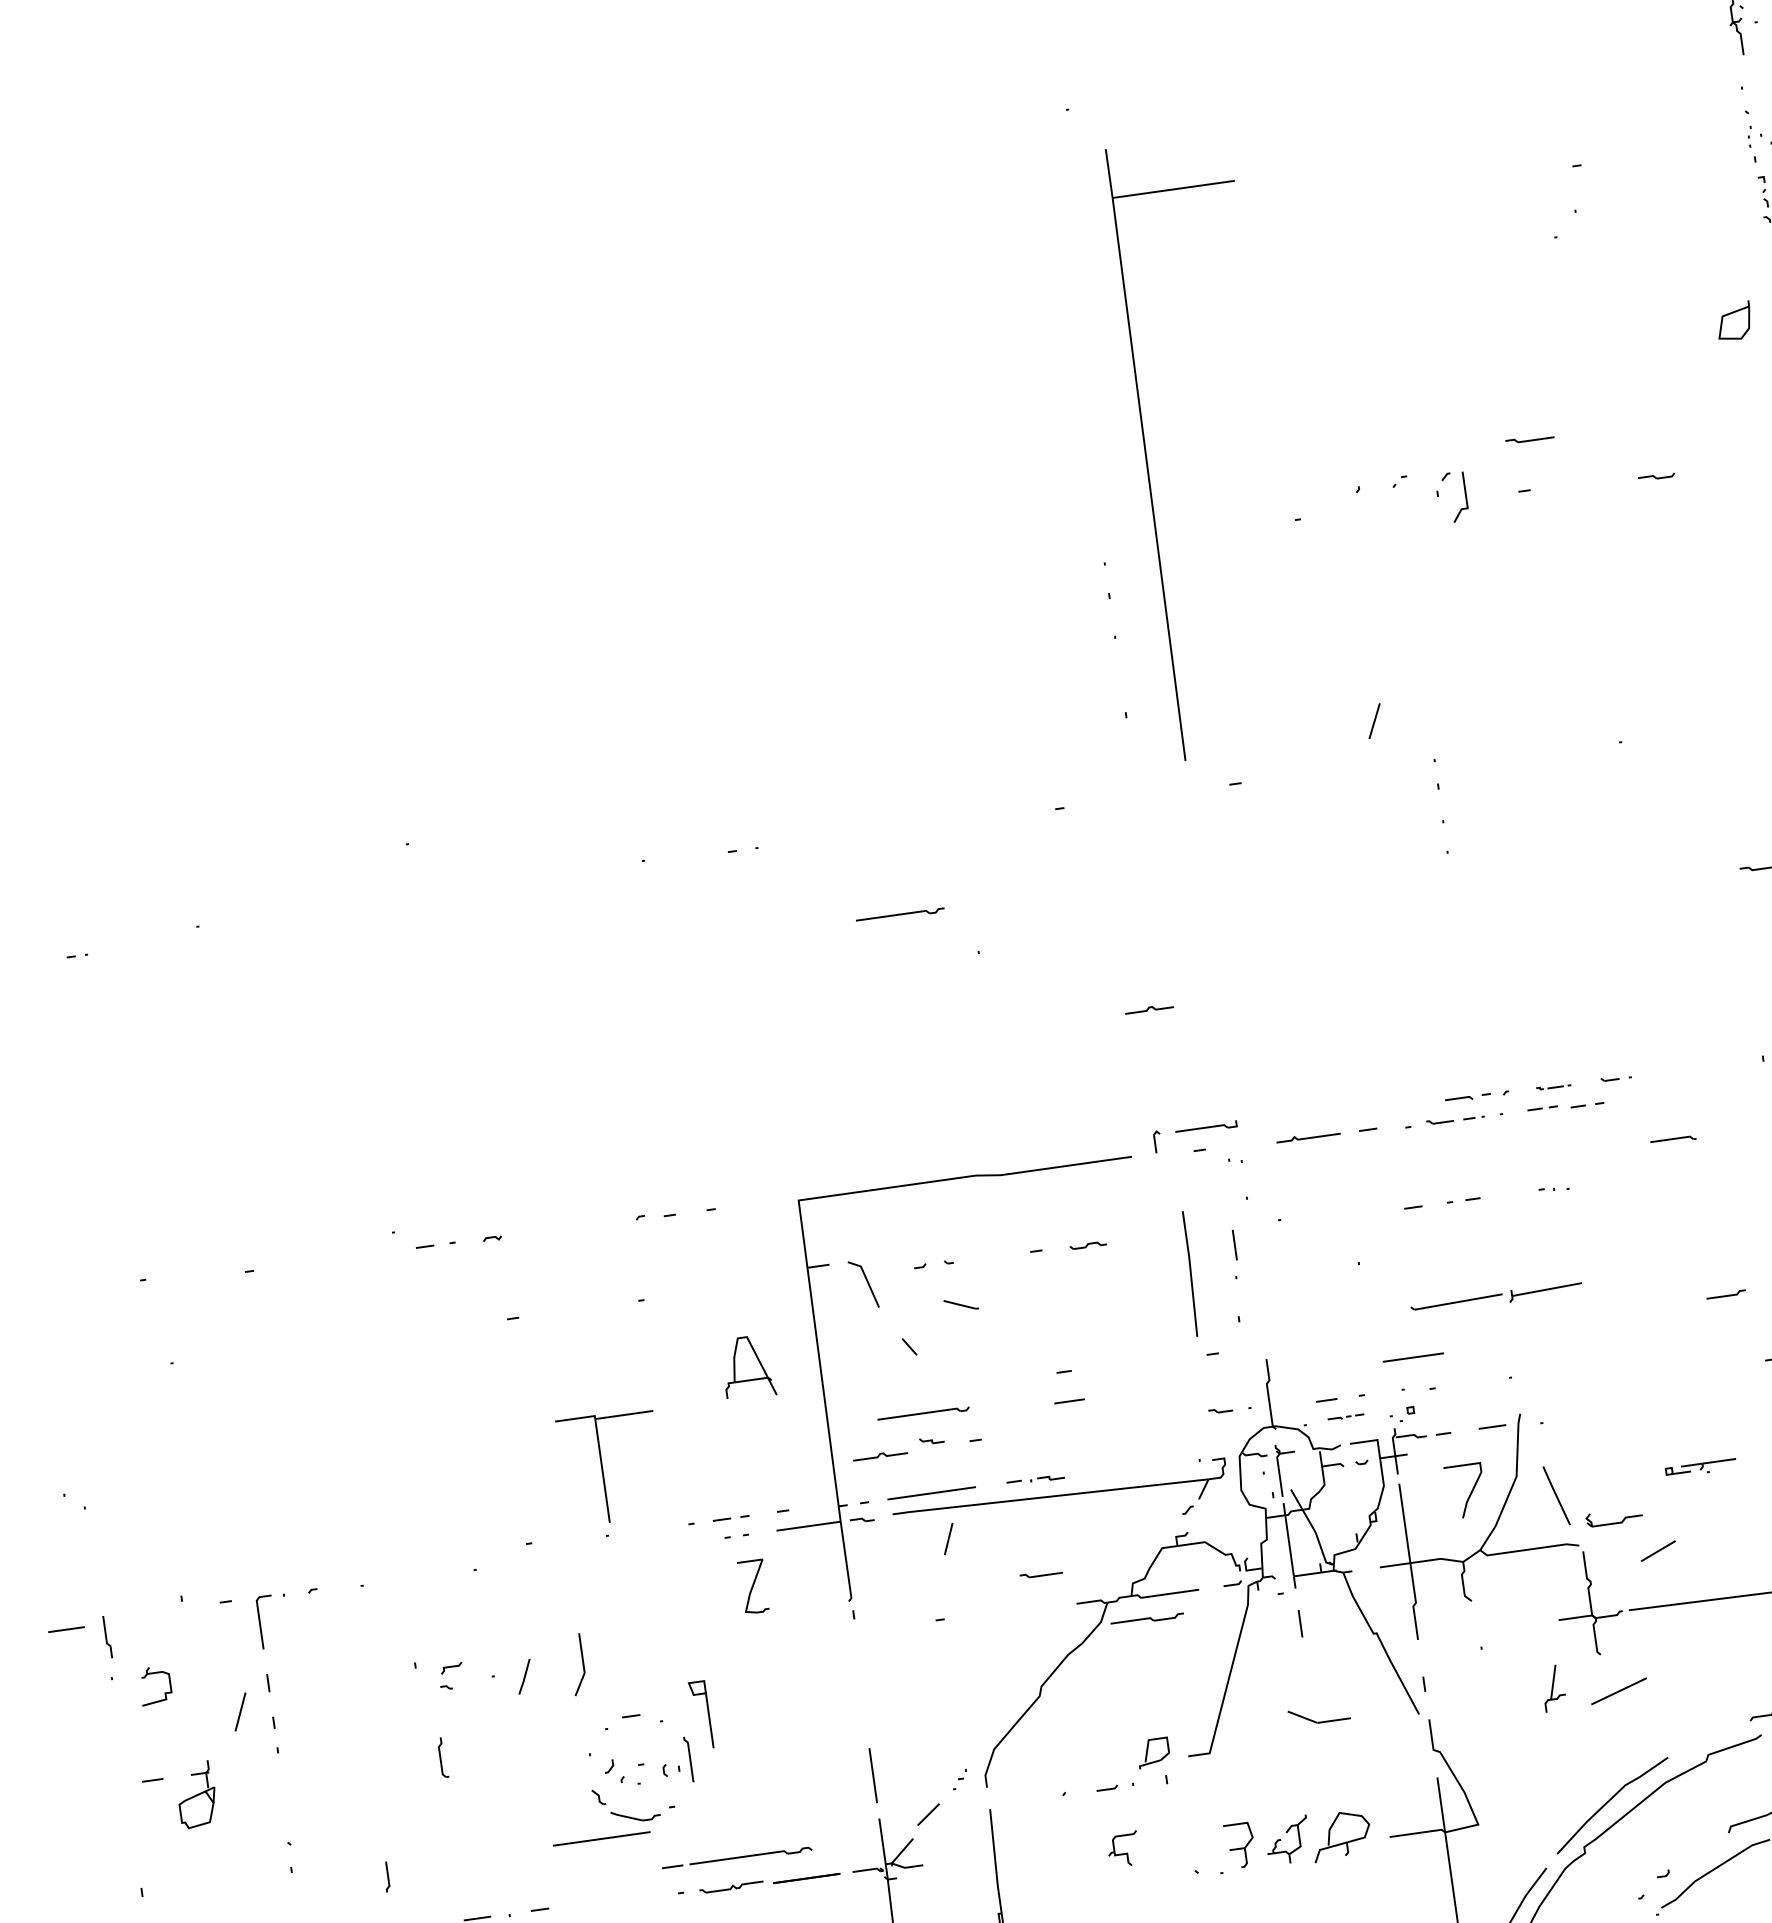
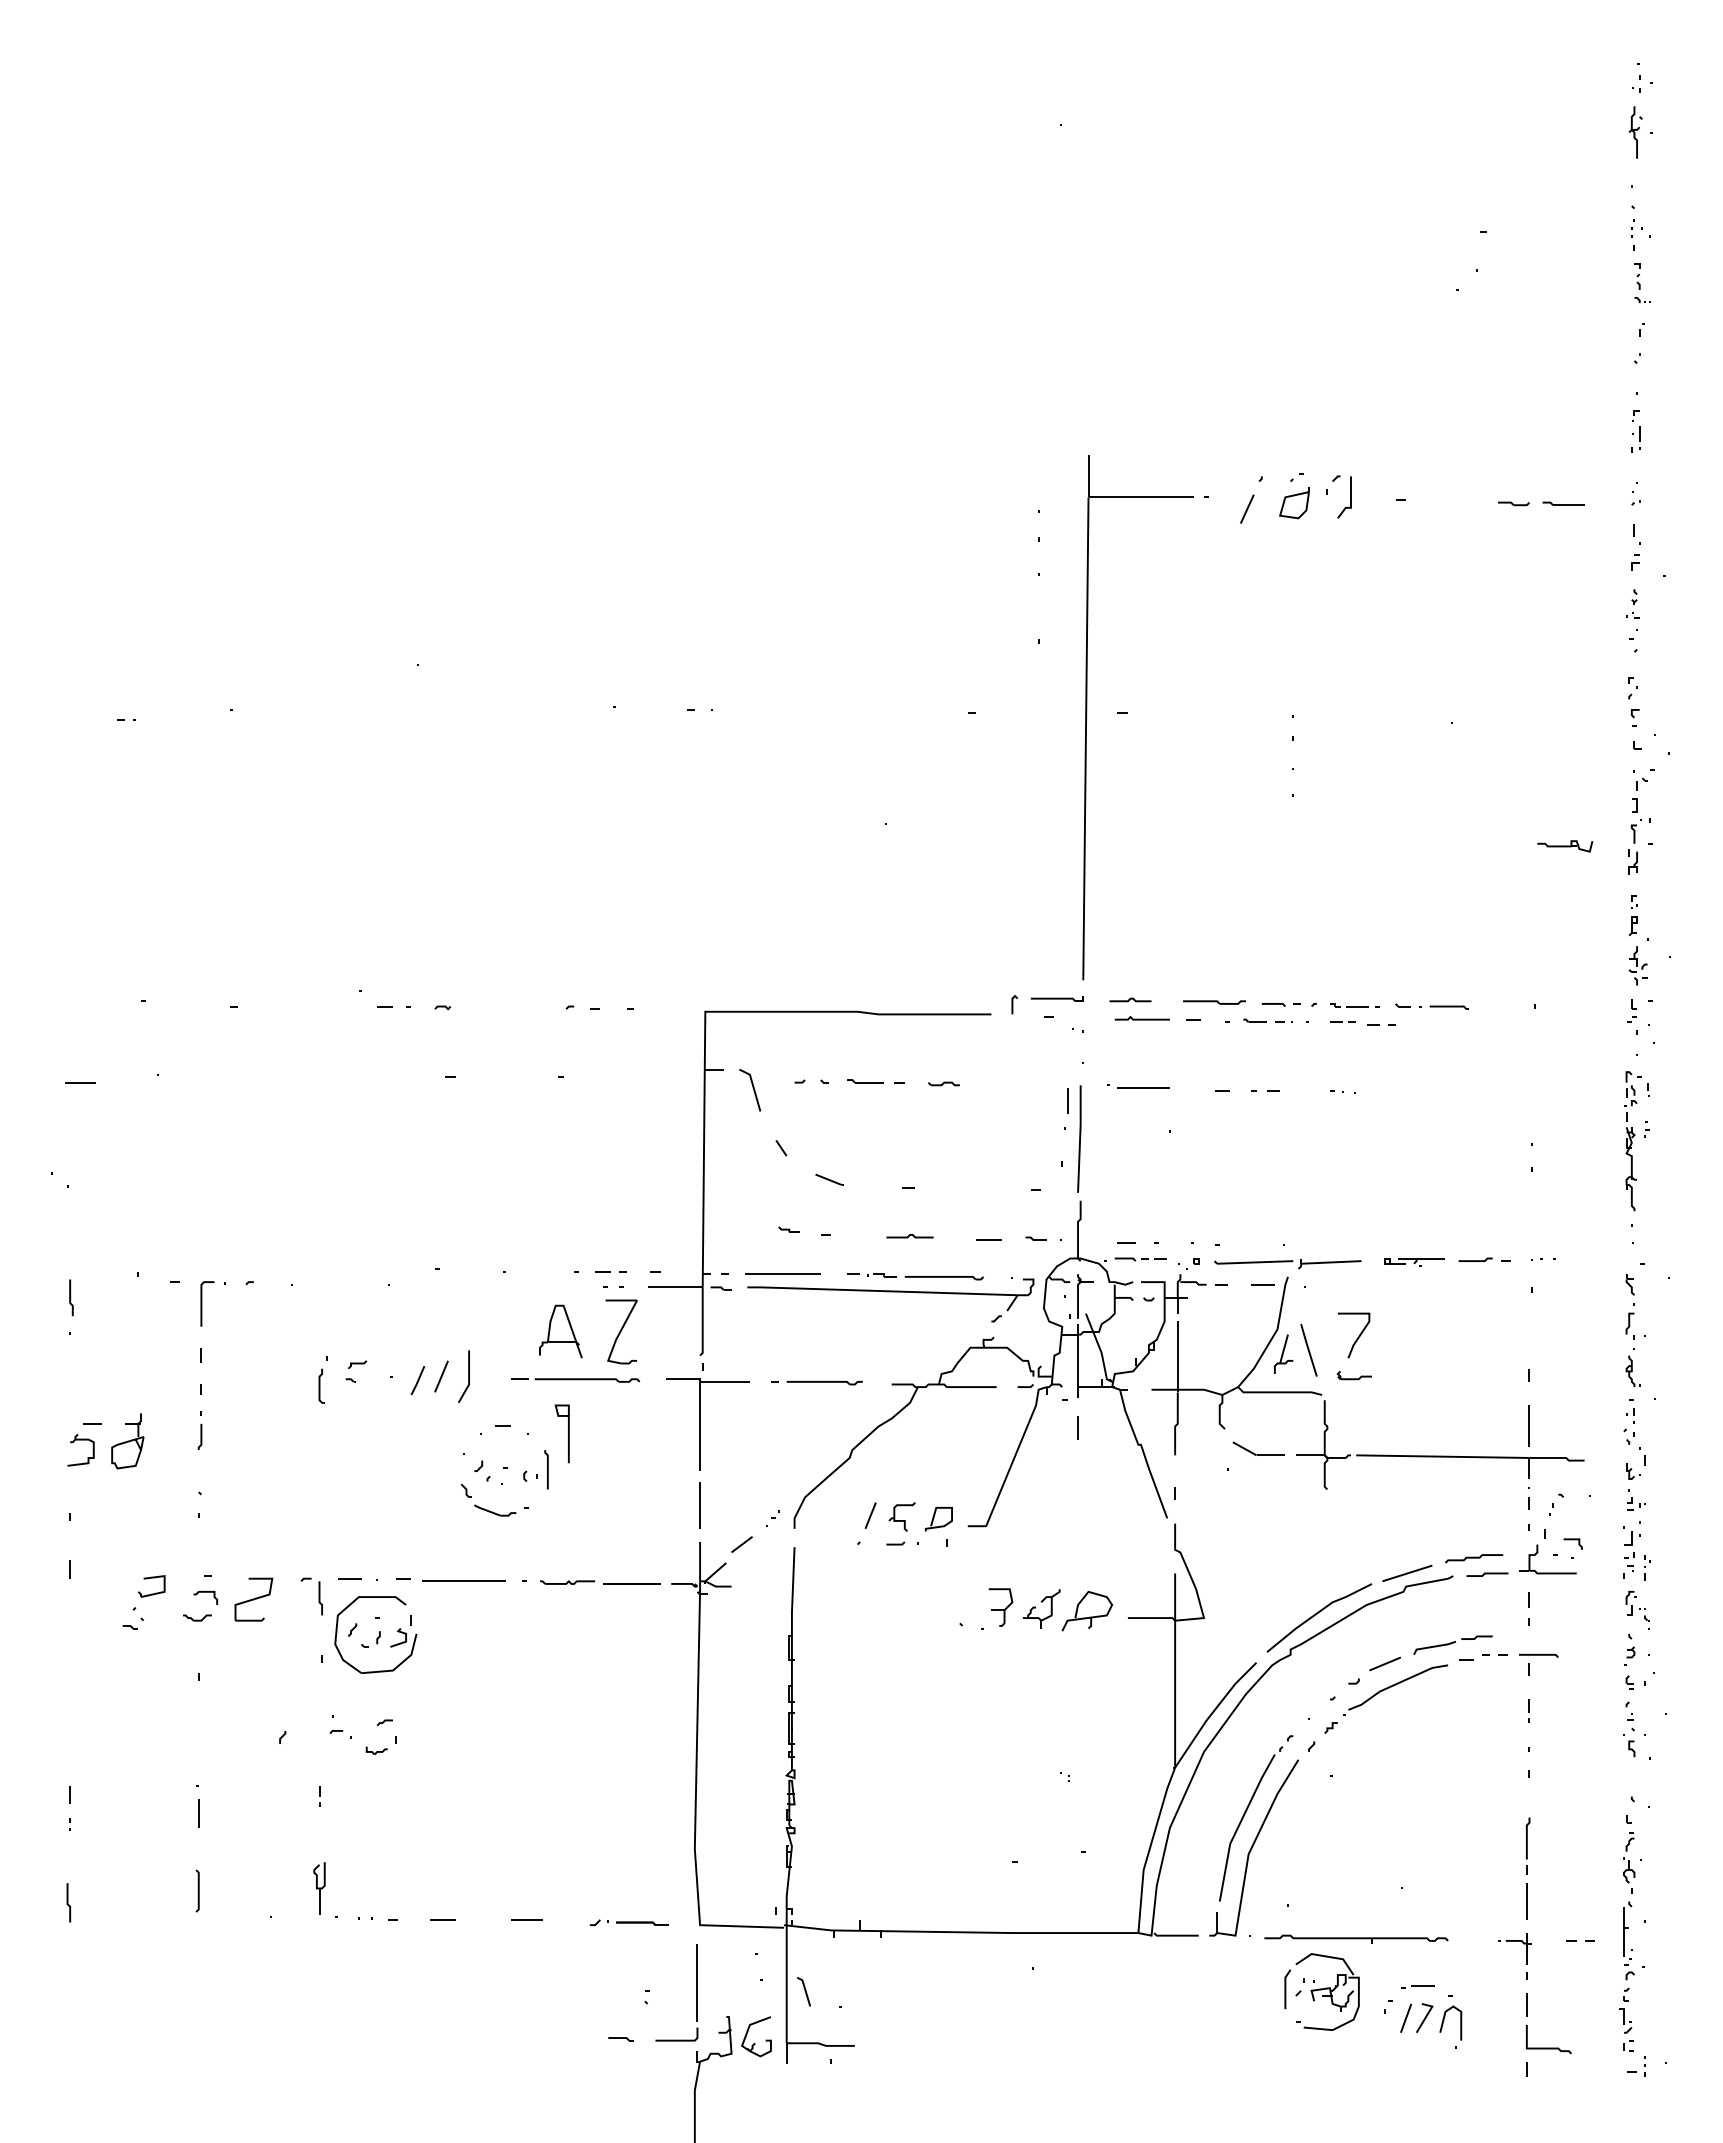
part: (1734, 322) -> (1294, 503), moved
part: (1529, 438) -> (1563, 503), moved
part: (1147, 452) -> (1087, 715), moved
line: (1374, 720) -> (1247, 508), moved
part: (900, 916) -> (824, 1383), moved
curve: (1149, 1008) -> (1130, 999), moved
part: (1553, 1086) -> (1354, 1005), size x1.67
part: (1672, 1140) -> (1448, 1007), moved
line: (1190, 1273) -> (1079, 1138), moved
line: (1726, 1295) -> (1475, 1260), moved
part: (1496, 1299) -> (1287, 1264), moved
line: (960, 1304) -> (829, 1179), moved
line: (1413, 1357) -> (1143, 1087), moved
part: (747, 1367) -> (560, 1331), moved
line: (1069, 1400) -> (988, 1239), moved
part: (922, 1415) -> (943, 1278), moved
part: (1345, 1417) -> (1140, 1259), size x1.67
curve: (879, 1455) -> (909, 1236), moved
part: (602, 1468) -> (700, 1424), moved
part: (1700, 1468) -> (1414, 1262), moved
line: (1470, 1492) -> (1357, 1337), moved
part: (1612, 1517) -> (1353, 1375), size x0.71
line: (948, 1538) -> (870, 1515), moved
line: (1657, 1550) -> (1384, 1663), moved
part: (1041, 1574) -> (865, 1081), moved
part: (753, 1586) -> (621, 1331), size x1.43
part: (1147, 1619) -> (1214, 1002), moved
line: (66, 1629) -> (80, 1082), moved
part: (1553, 1687) -> (1283, 1353), moved
line: (1619, 1690) -> (1407, 1572), moved
part: (164, 1692) -> (87, 1457), moved
line: (240, 1711) -> (441, 1376), moved
part: (1318, 1714) -> (1258, 1448), moved
part: (442, 1757) -> (321, 1385), moved
line: (601, 1838) -> (463, 1580), moved
part: (1122, 1848) -> (901, 1516), moved
part: (737, 1859) -> (575, 1380), moved
line: (387, 1876) -> (200, 1436), moved

